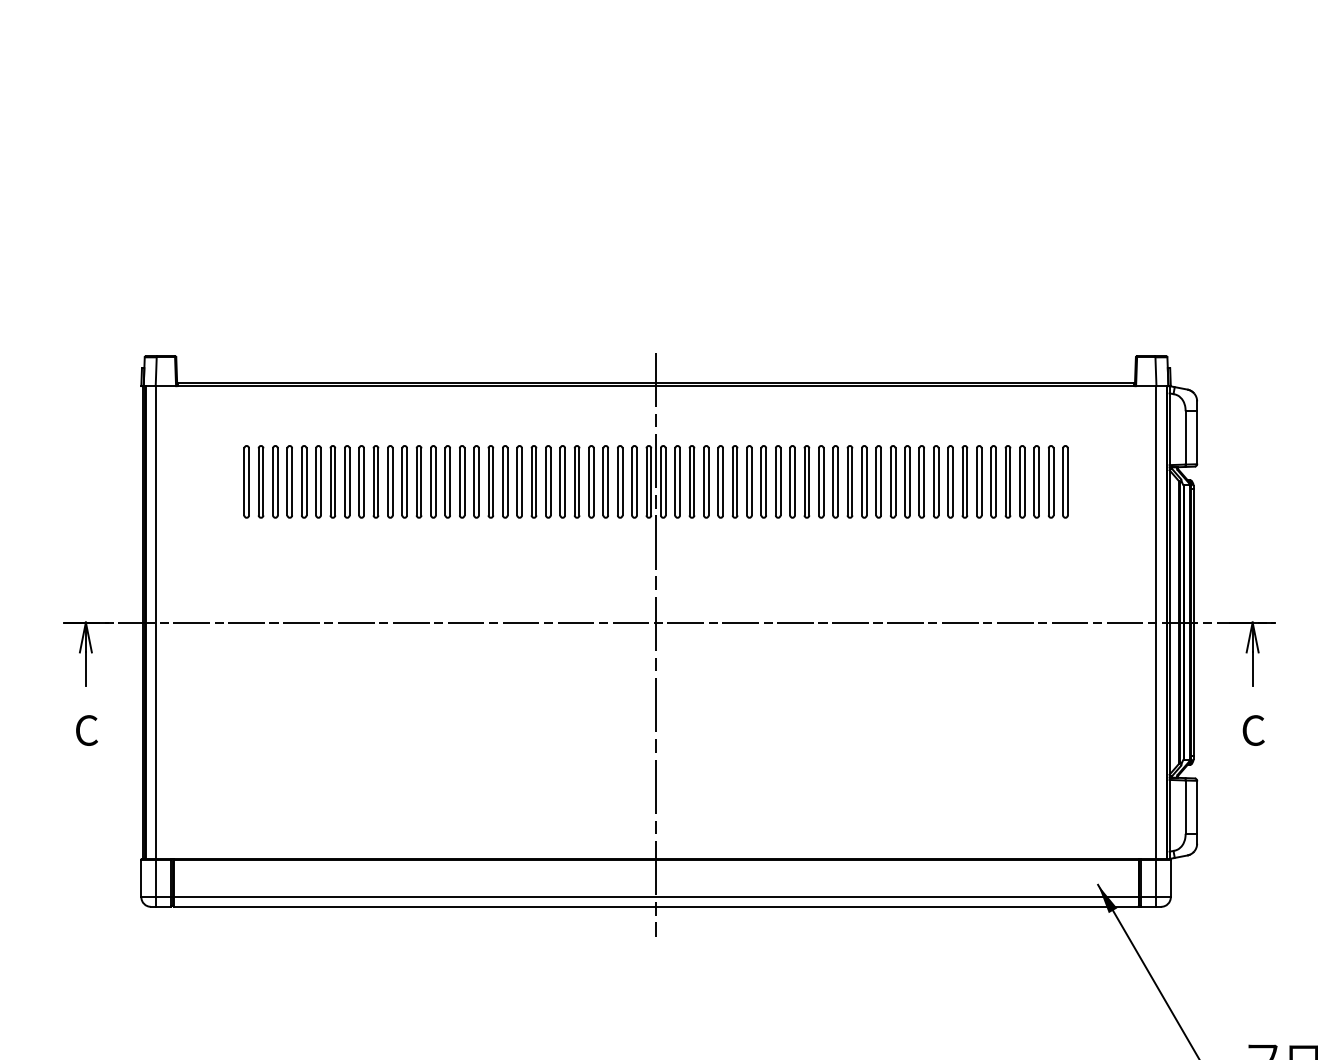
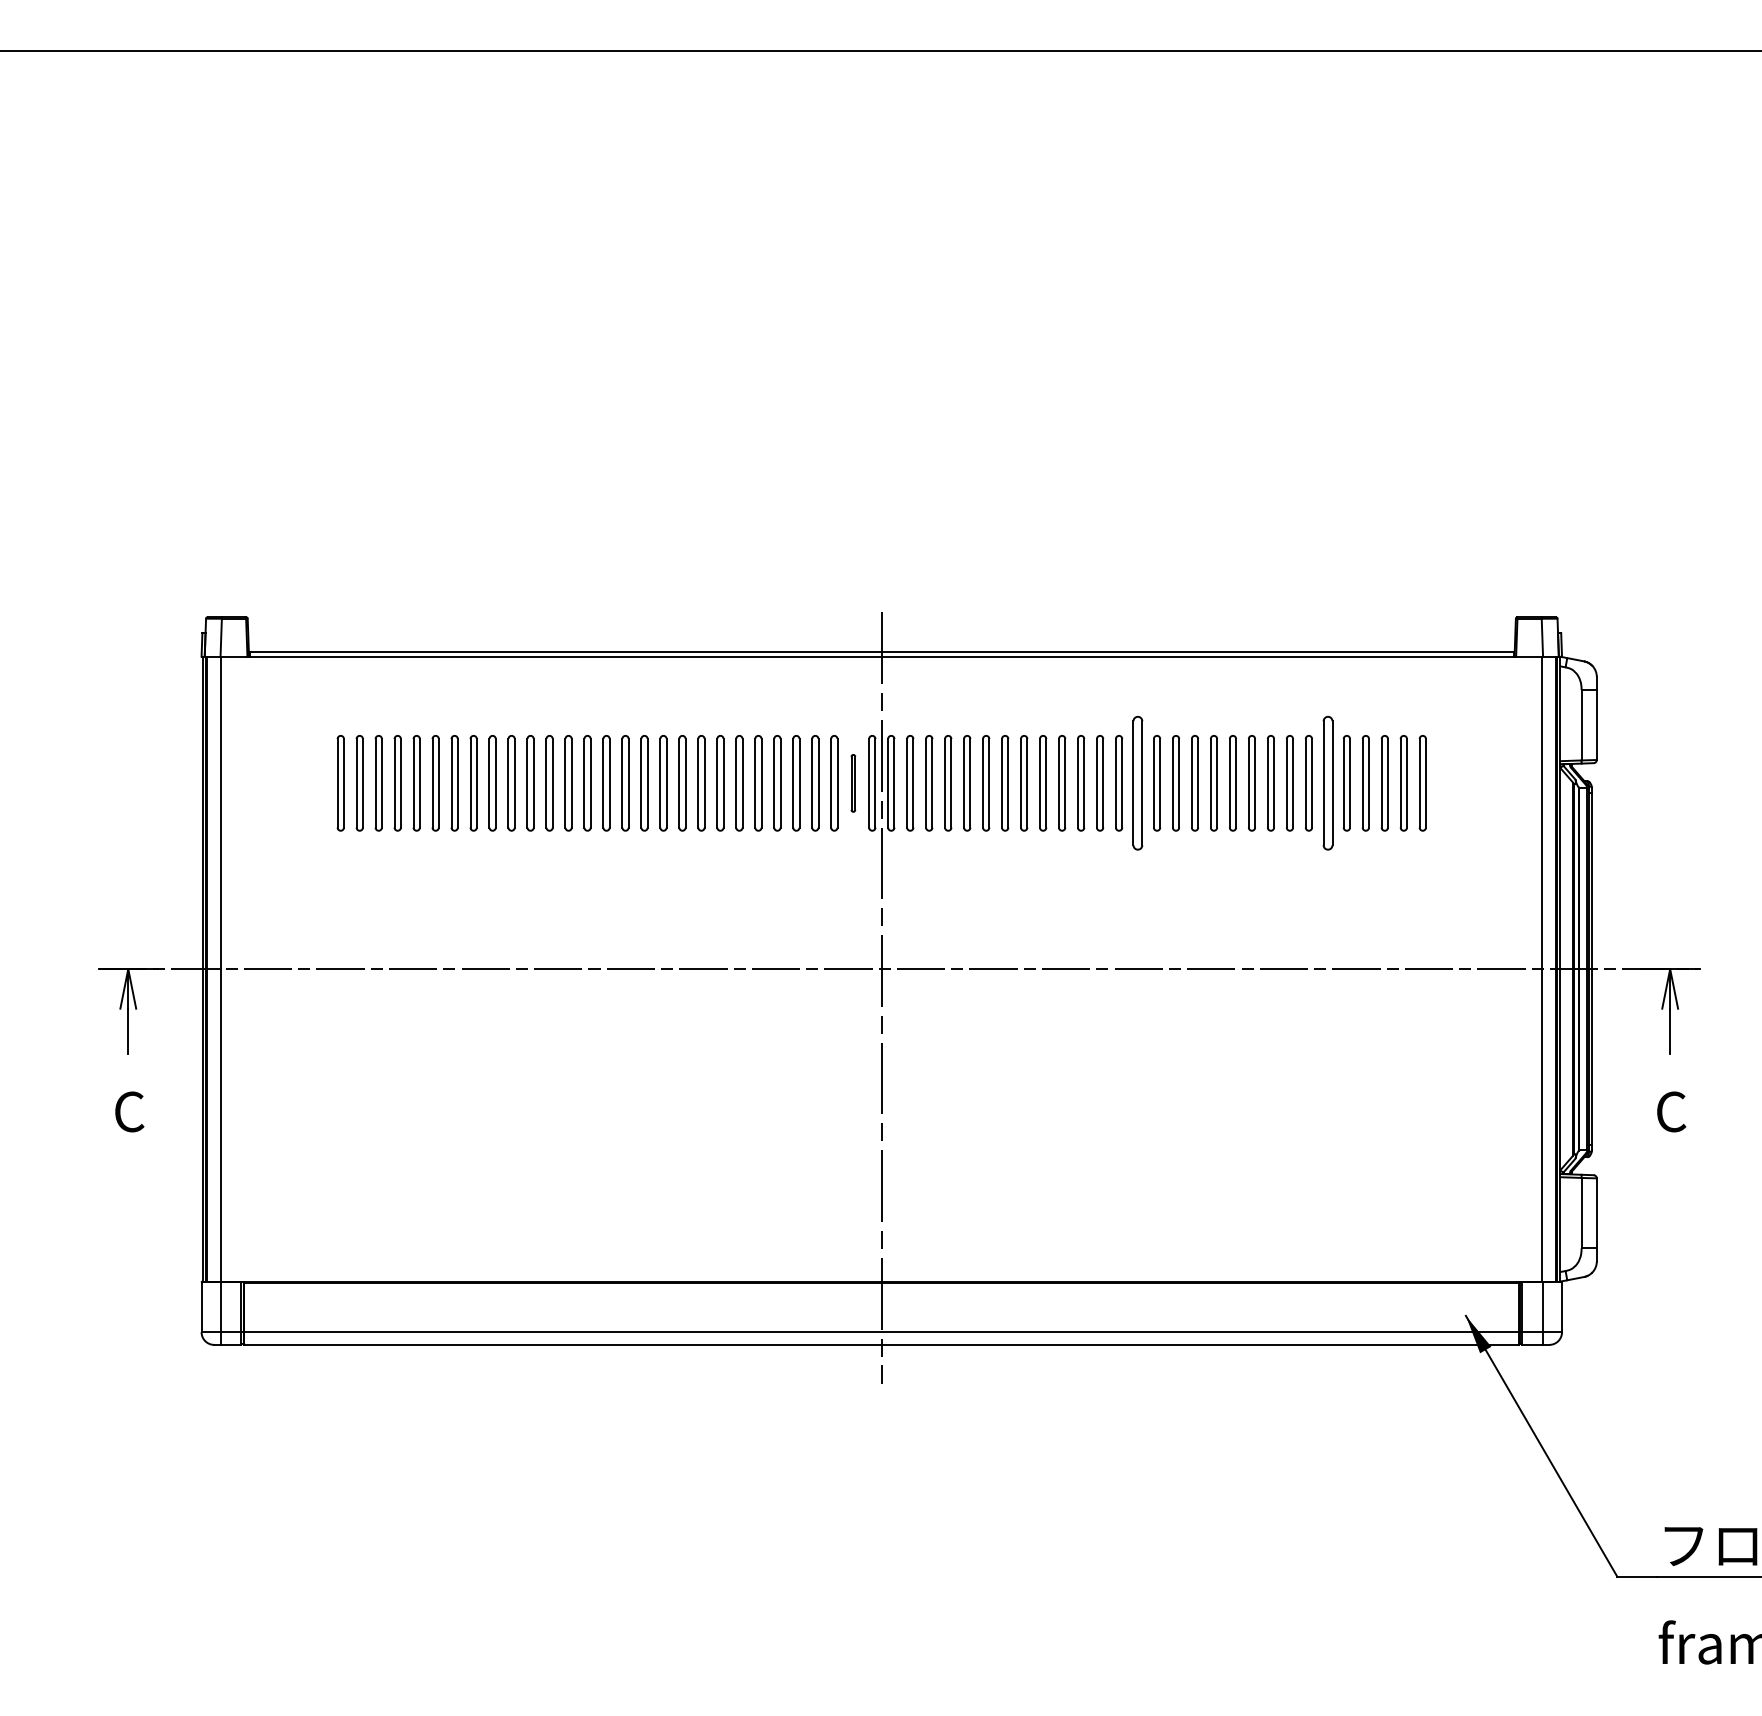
part: (634, 482) -> (853, 783), size x0.6
part: (850, 482) -> (1138, 783), size x1.4
part: (993, 482) -> (1327, 783), size x1.4

